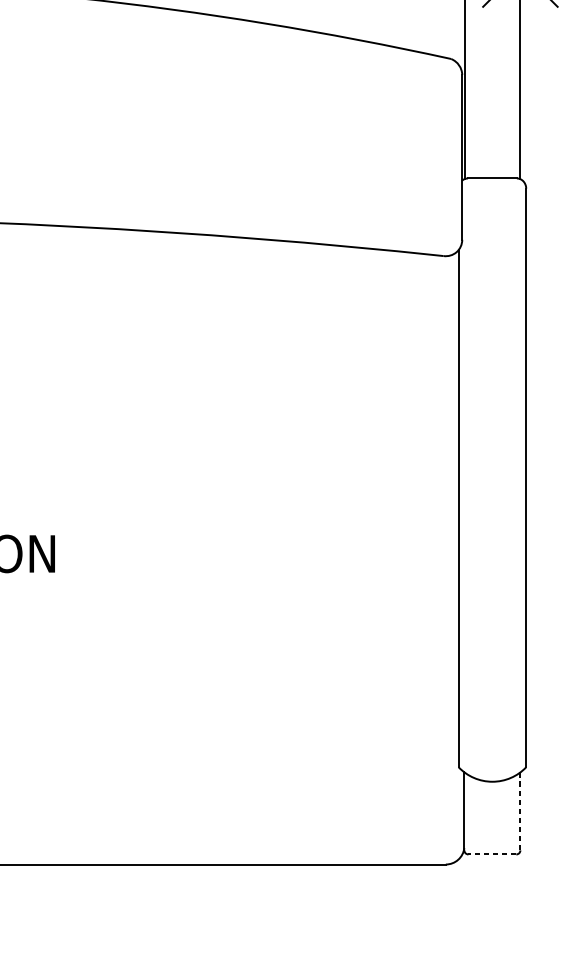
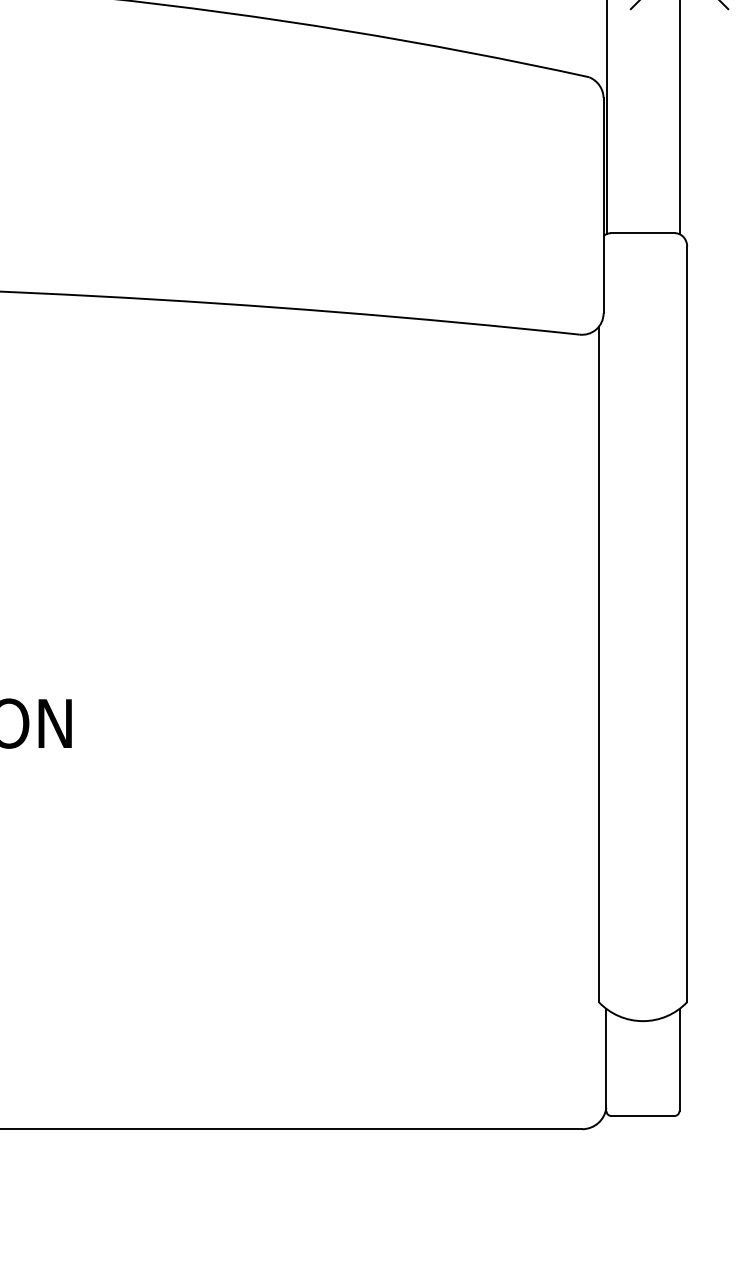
line: (520, 811) -> (679, 1059), dashed -> solid
line: (492, 854) -> (642, 1116), dashed -> solid

